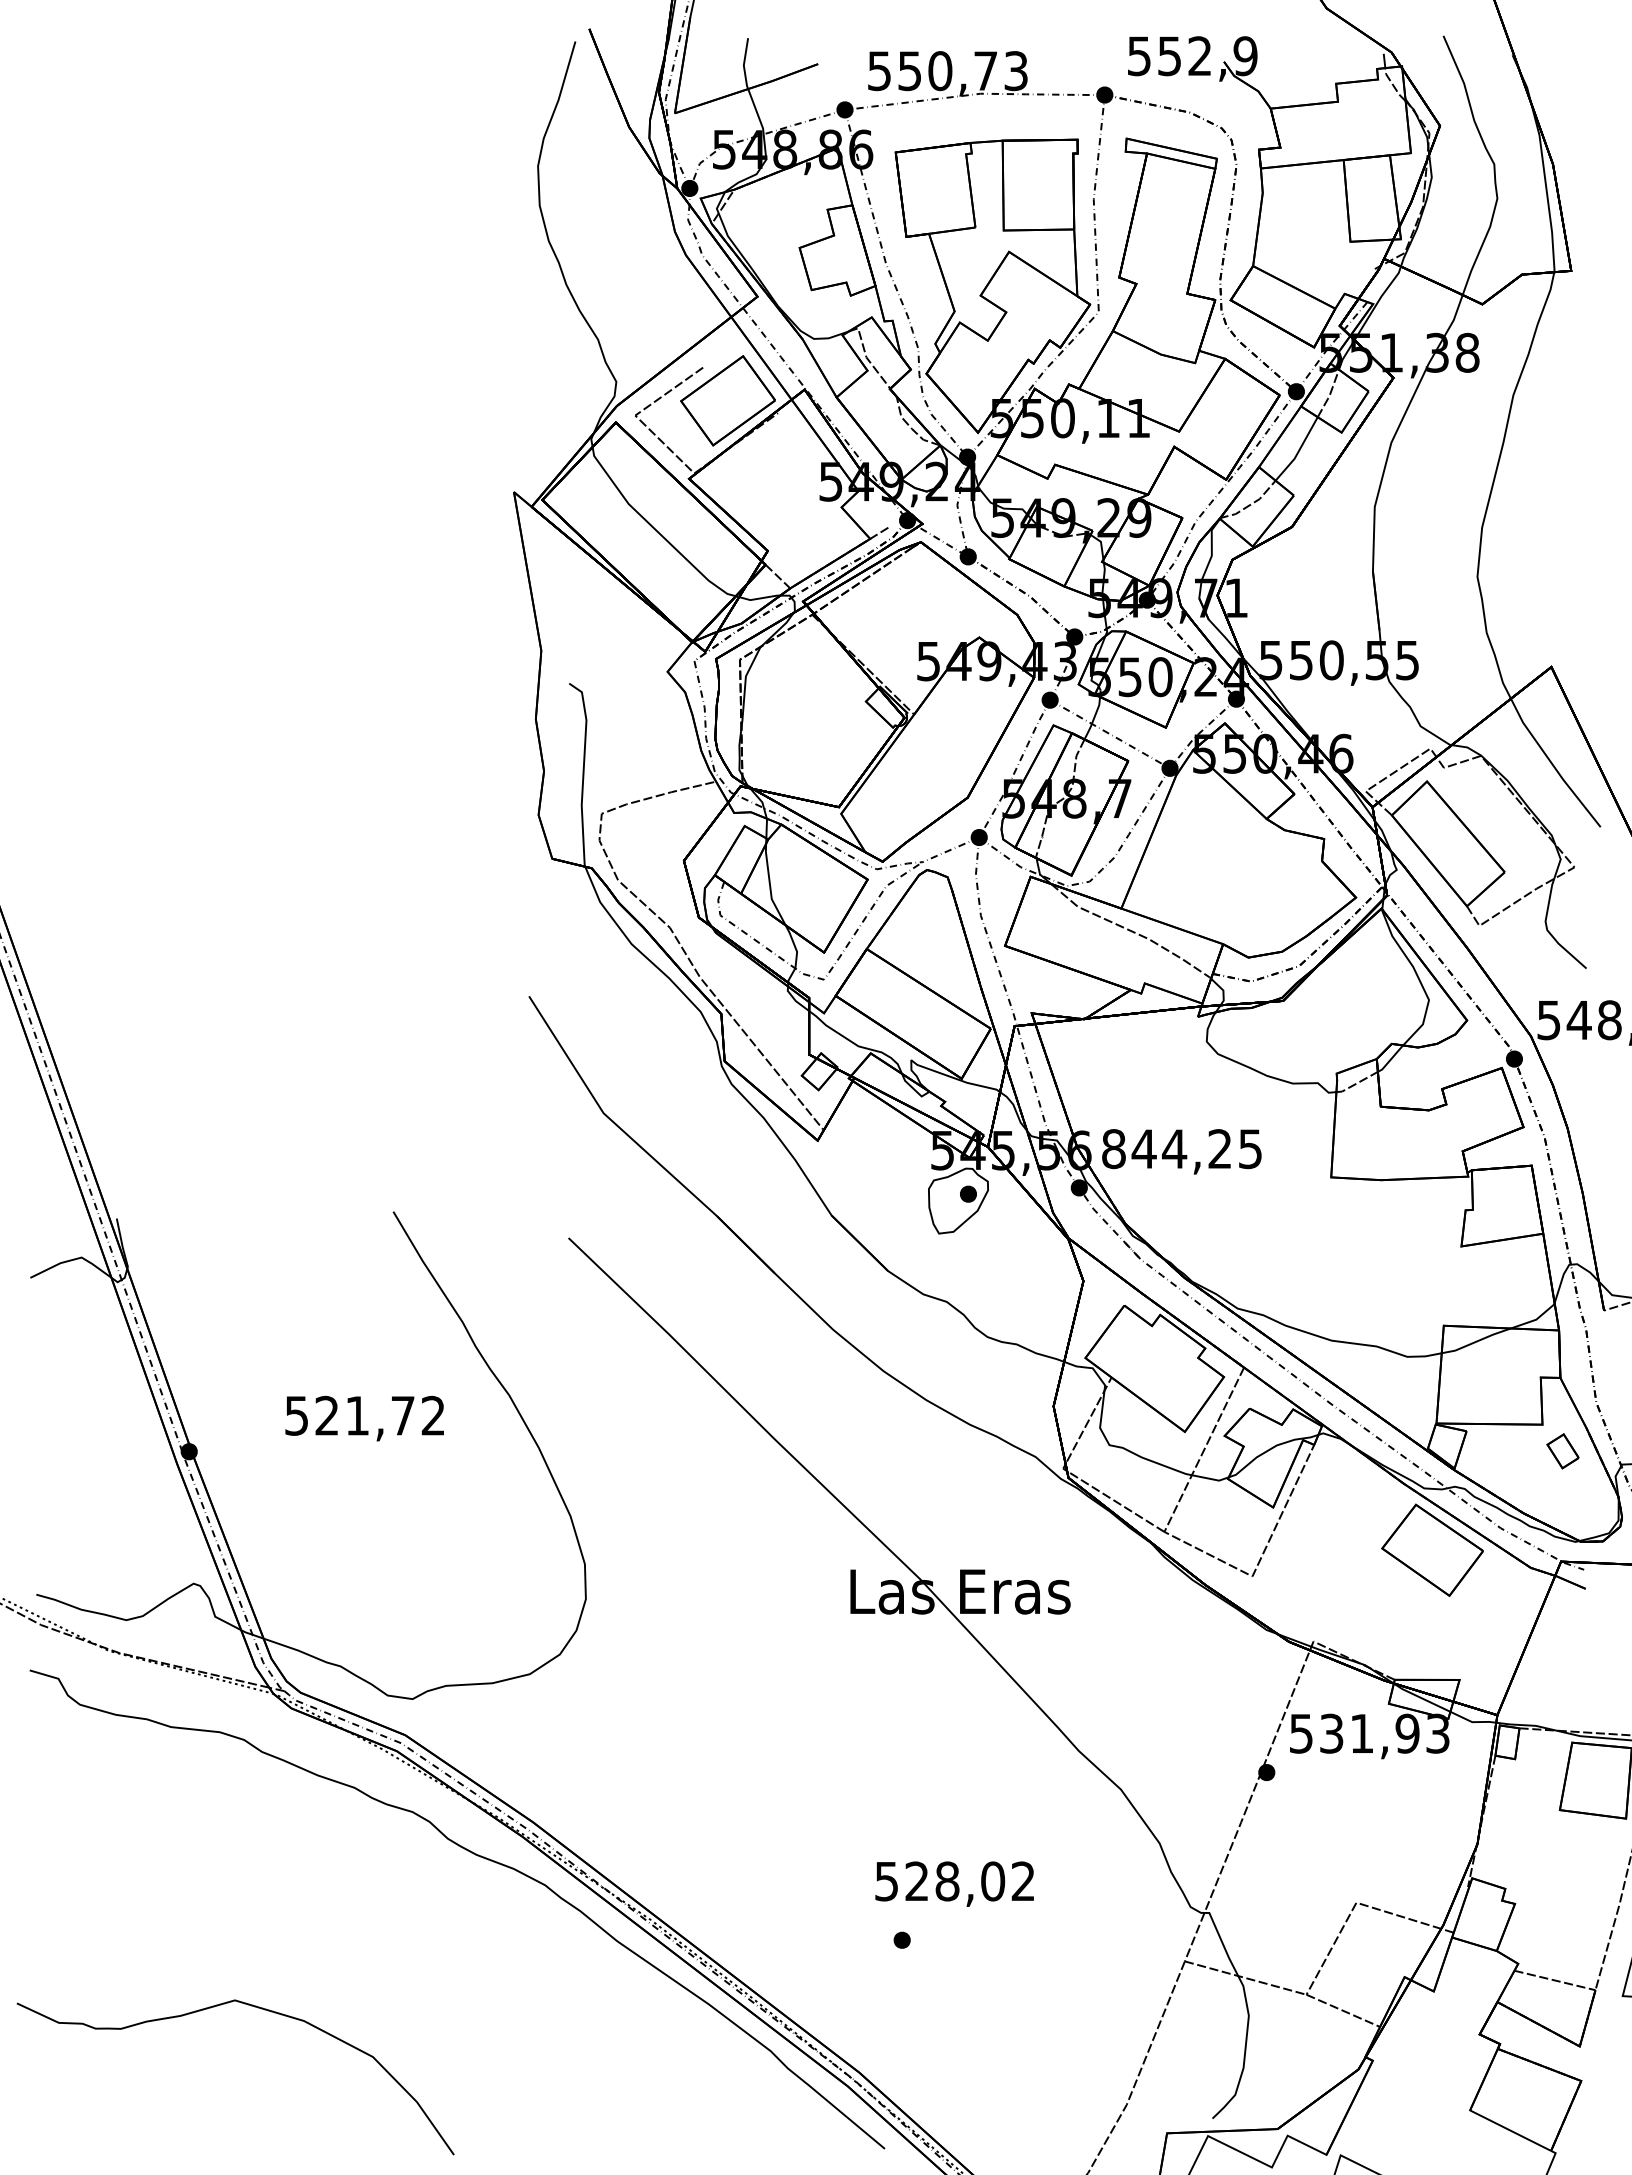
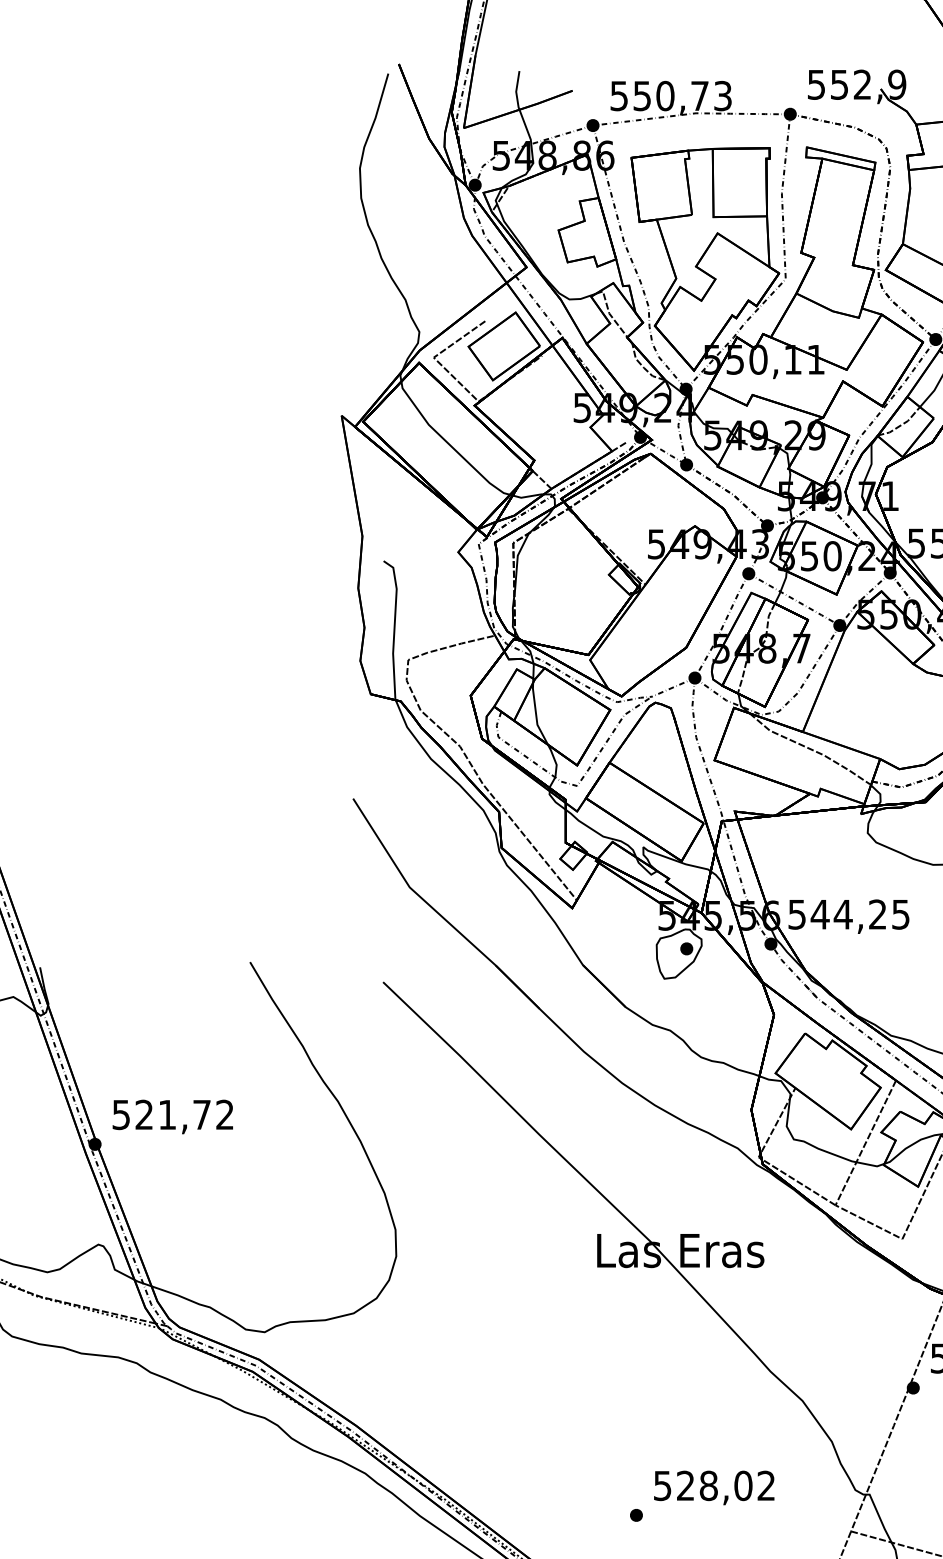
text: (1113, 1149) -> (796, 914), 844,25 -> 544,25
text: (364, 1418) -> (172, 1116), moved
text: (954, 1883) -> (714, 1487), moved

